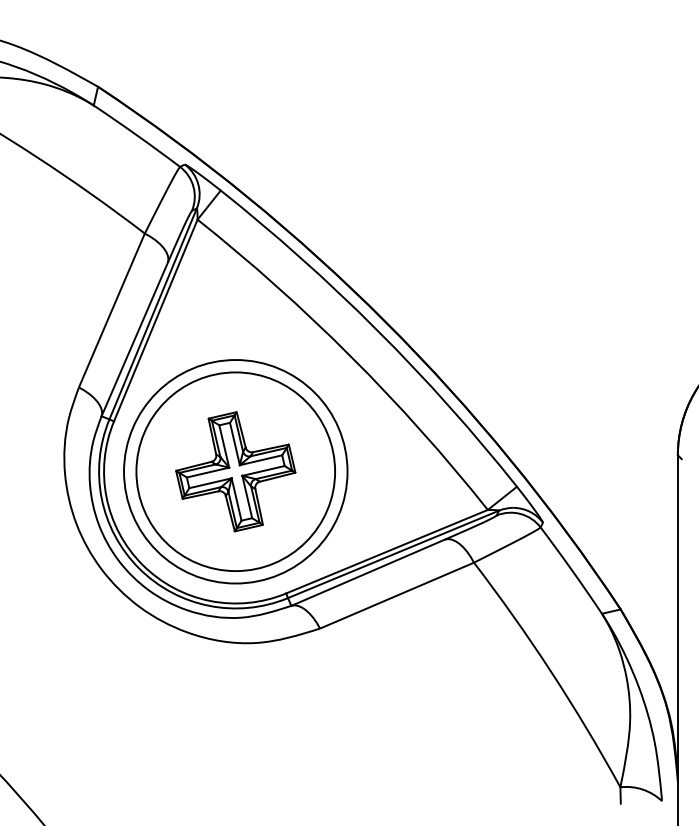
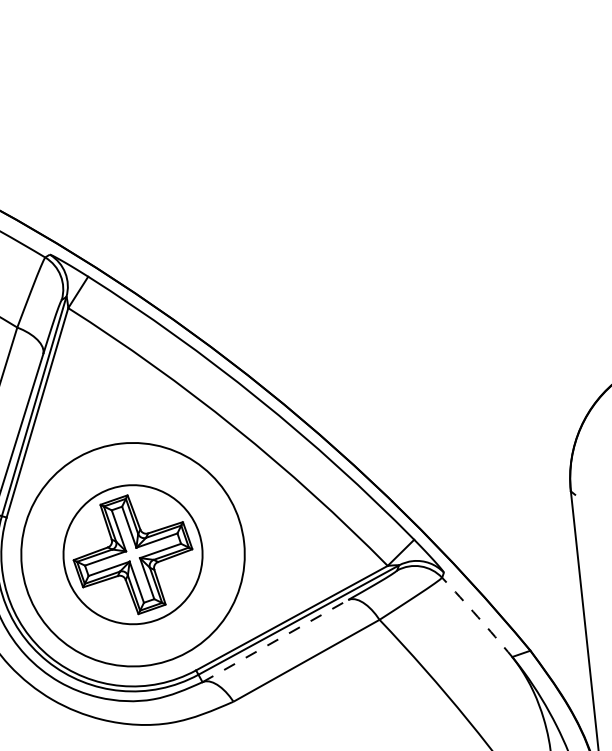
circle: (235, 471) -> (132, 554), size x0.7
arc: (571, 570) -> (477, 617), solid -> dashed
line: (368, 572) -> (275, 640), solid -> dashed

